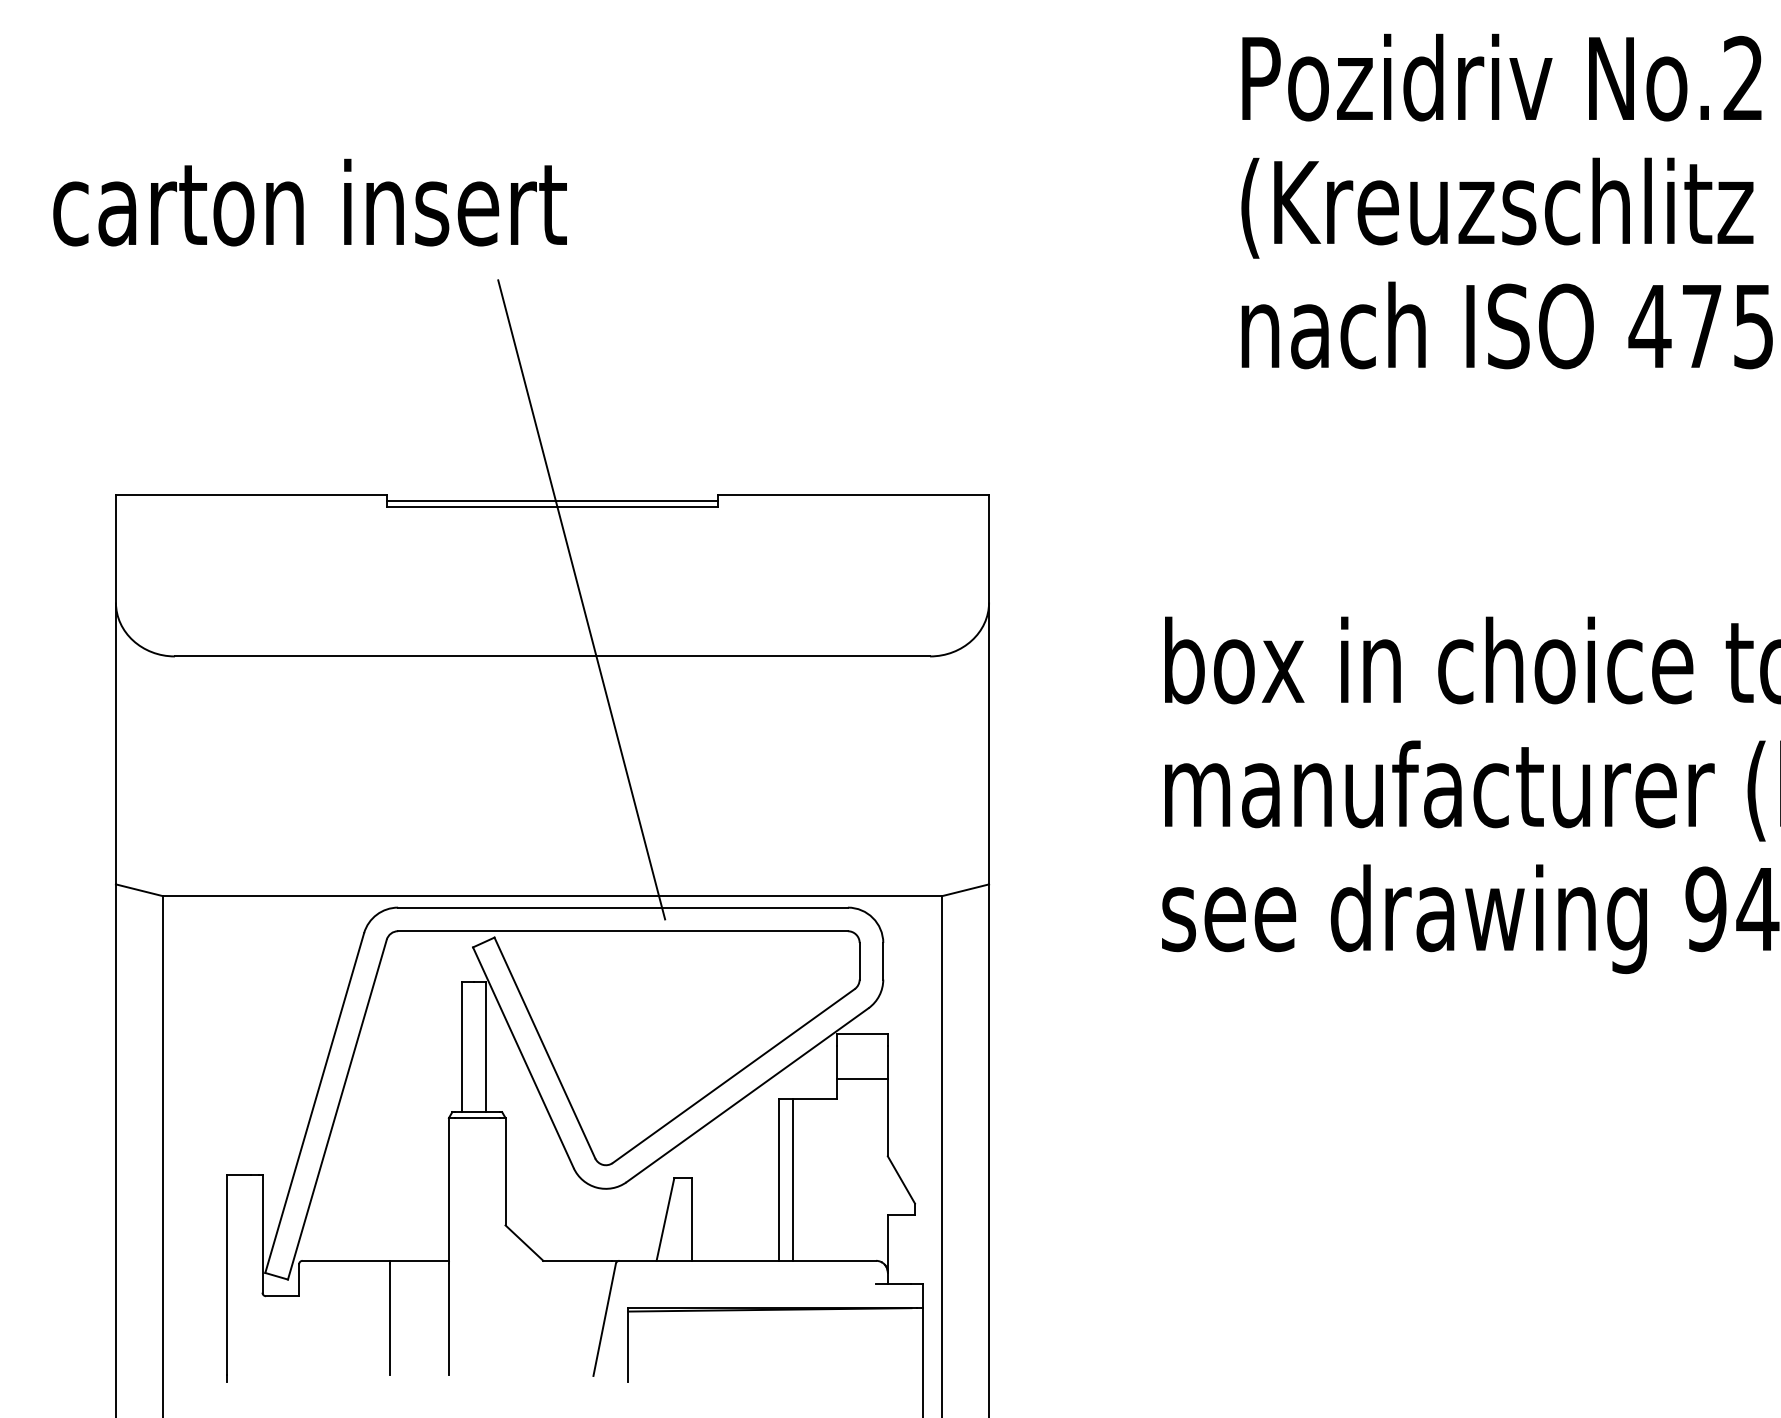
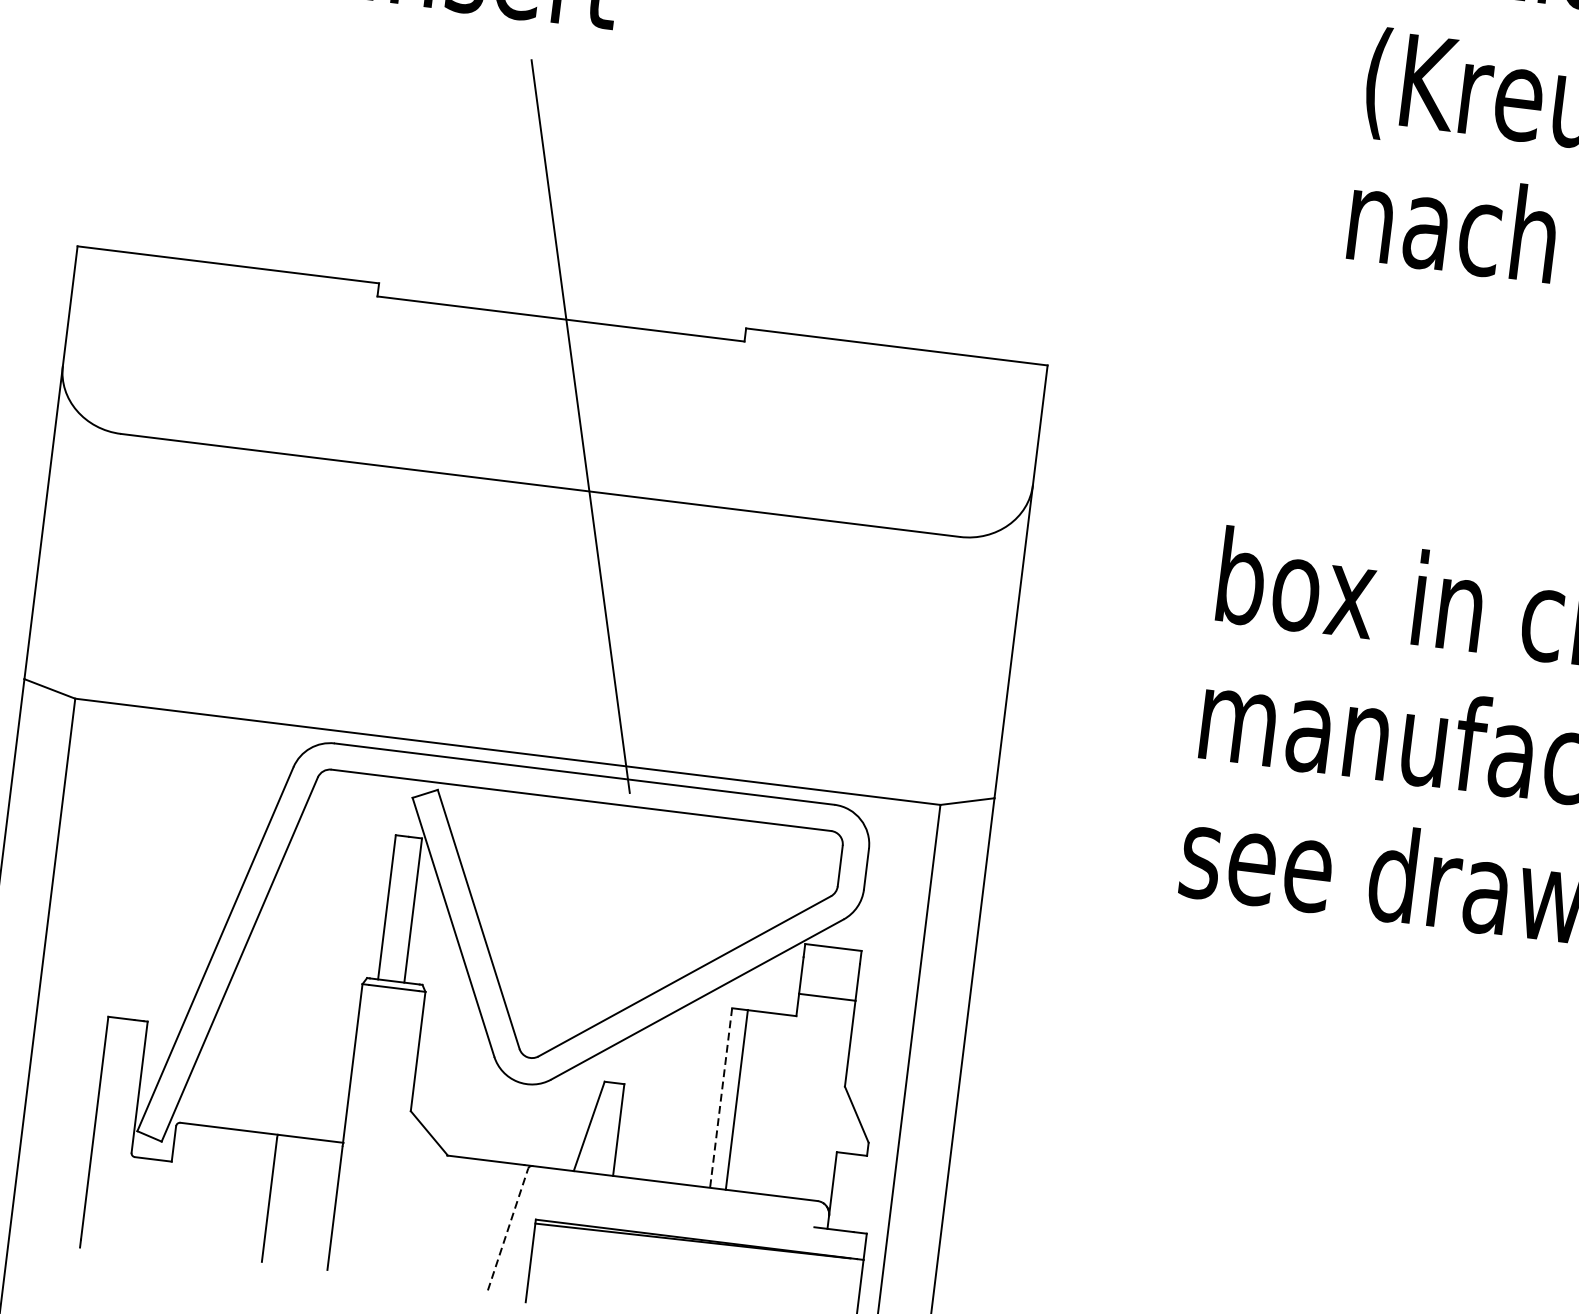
line: (552, 500) -> (561, 312), removed
line: (779, 1180) -> (721, 1098), solid -> dashed
line: (604, 1319) -> (507, 1229), solid -> dashed

